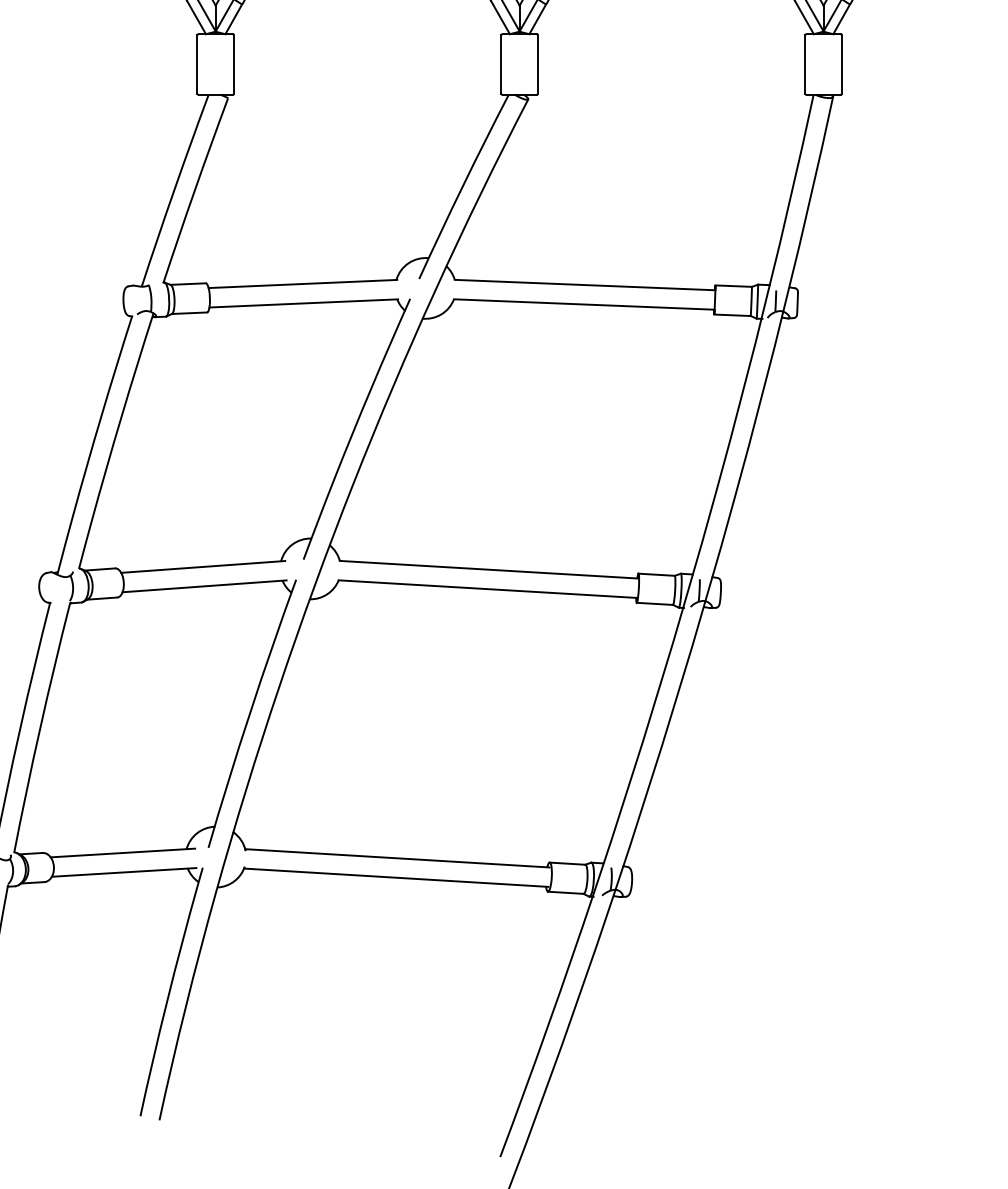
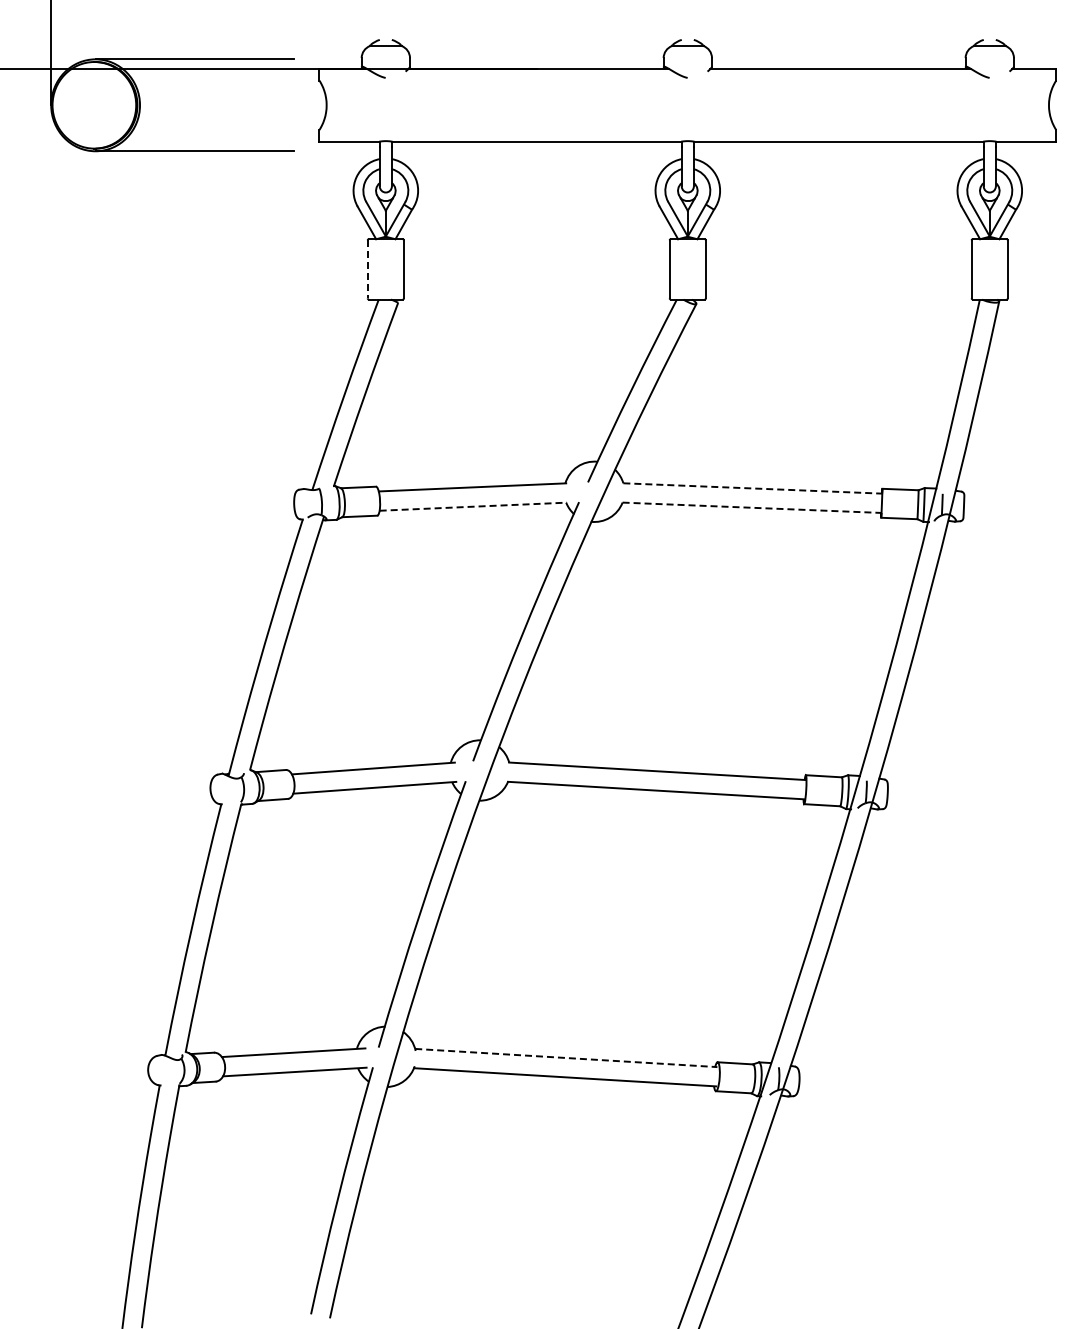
line: (197, 64) -> (367, 269), solid -> dashed
line: (584, 285) -> (752, 488), solid -> dashed
line: (303, 303) -> (473, 506), solid -> dashed
line: (584, 304) -> (752, 507), solid -> dashed
line: (397, 858) -> (566, 1058), solid -> dashed

